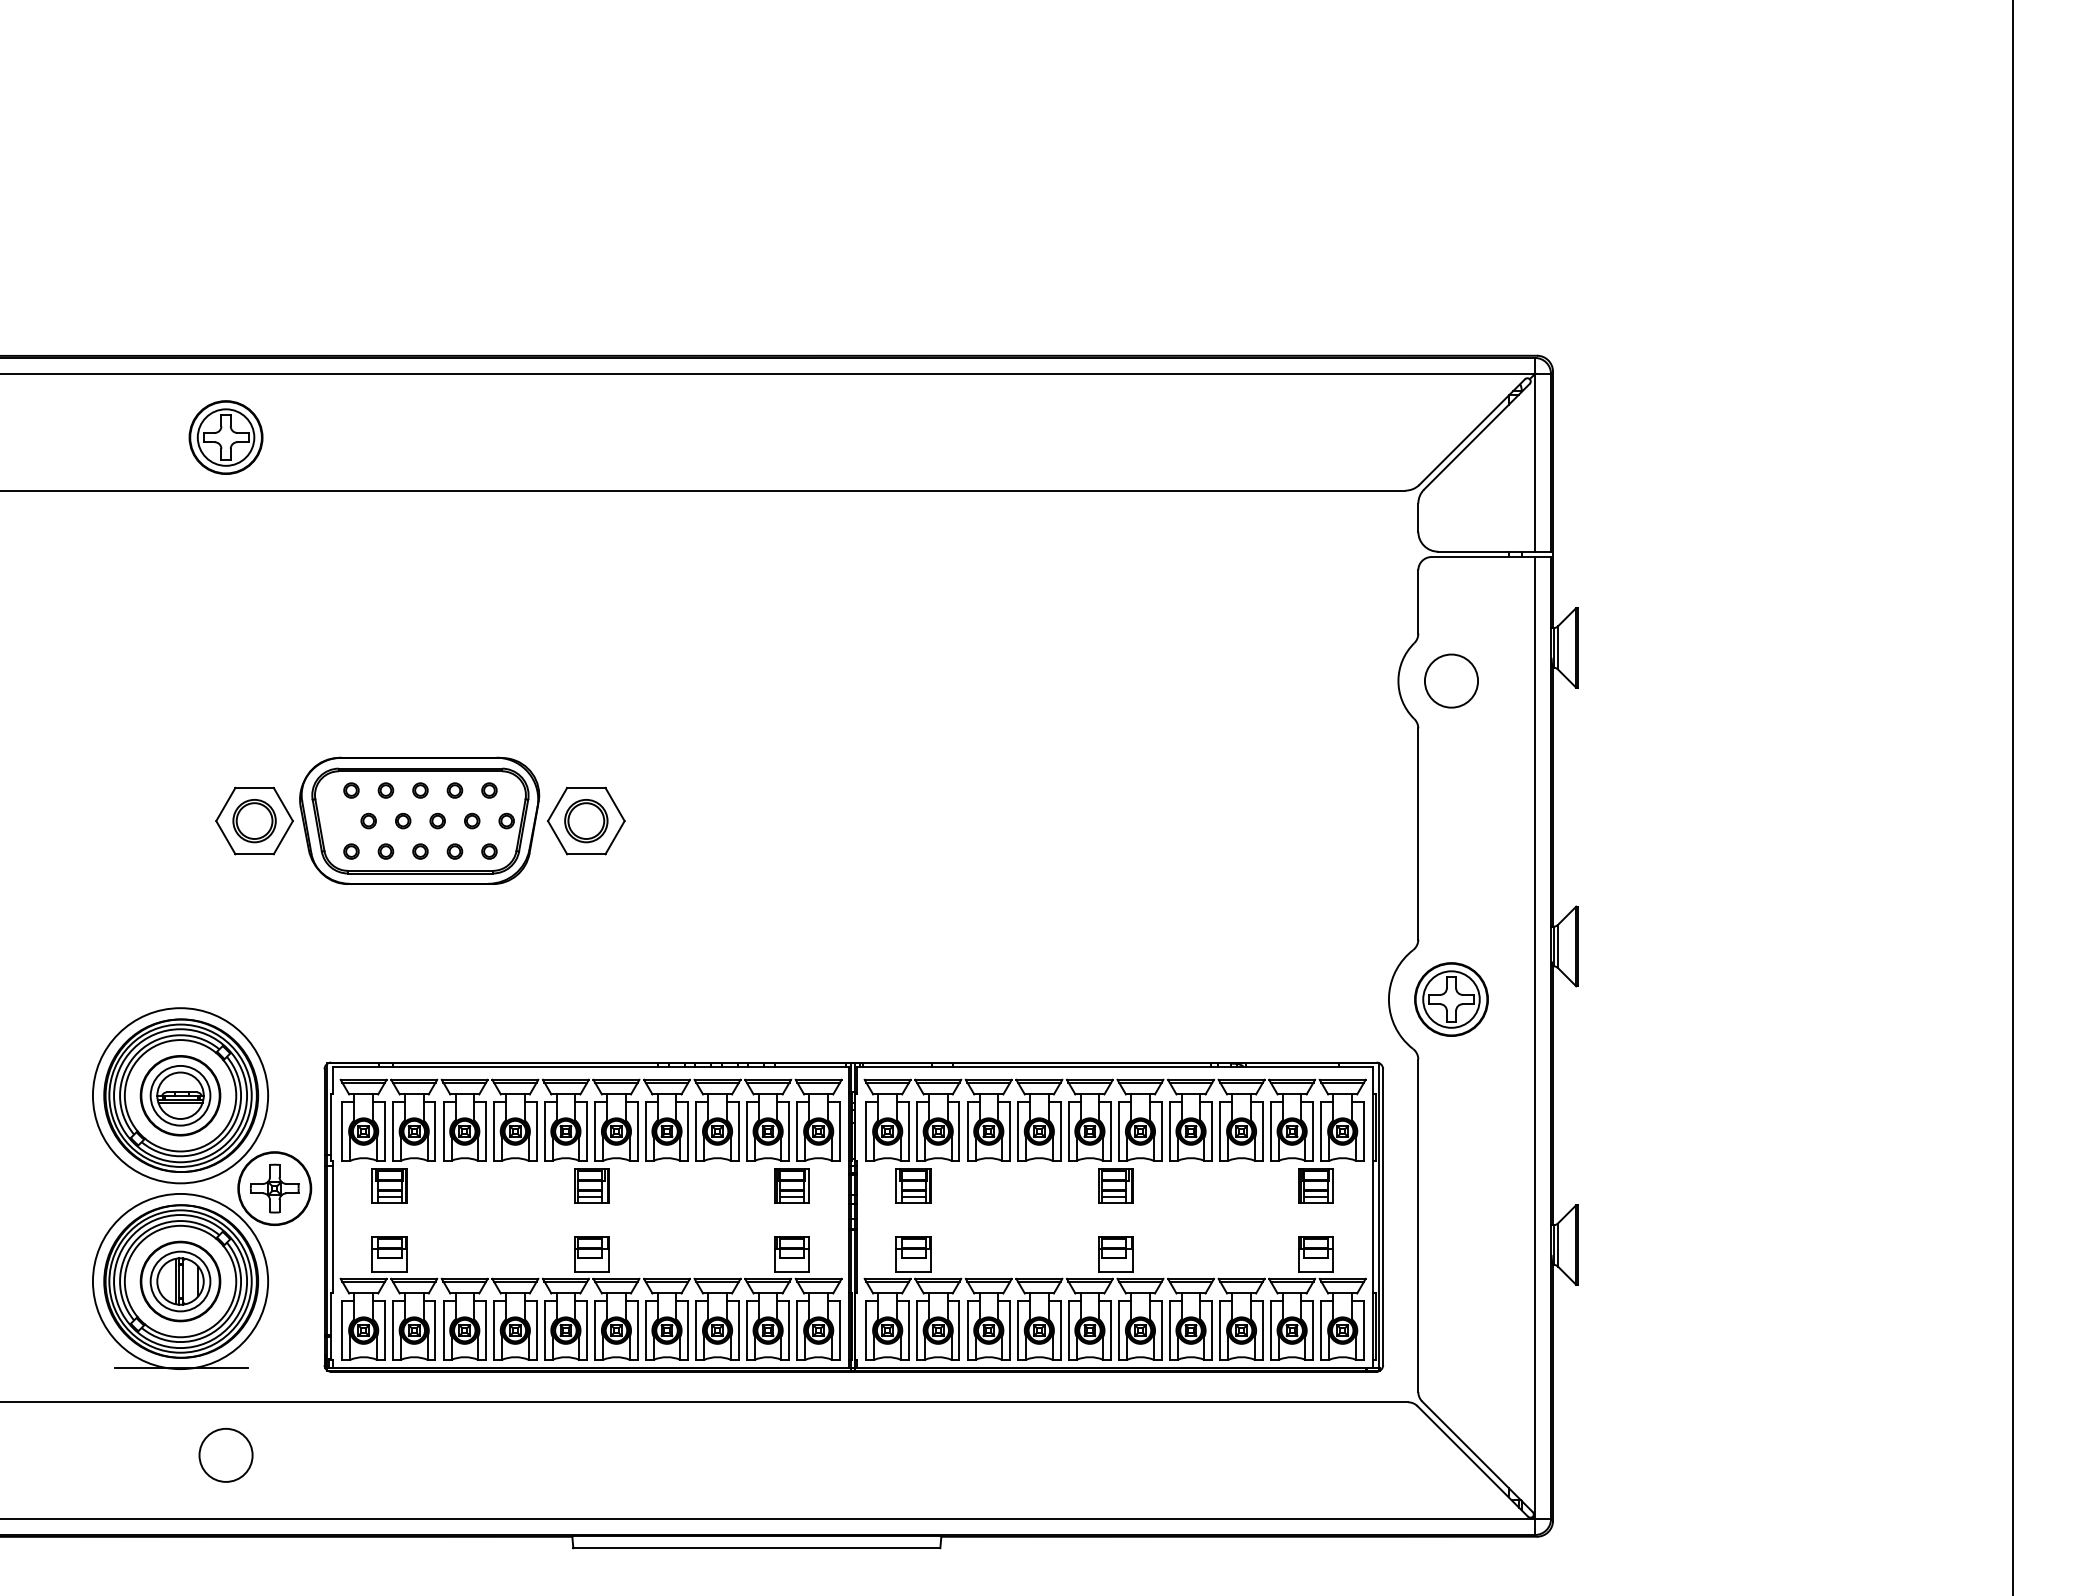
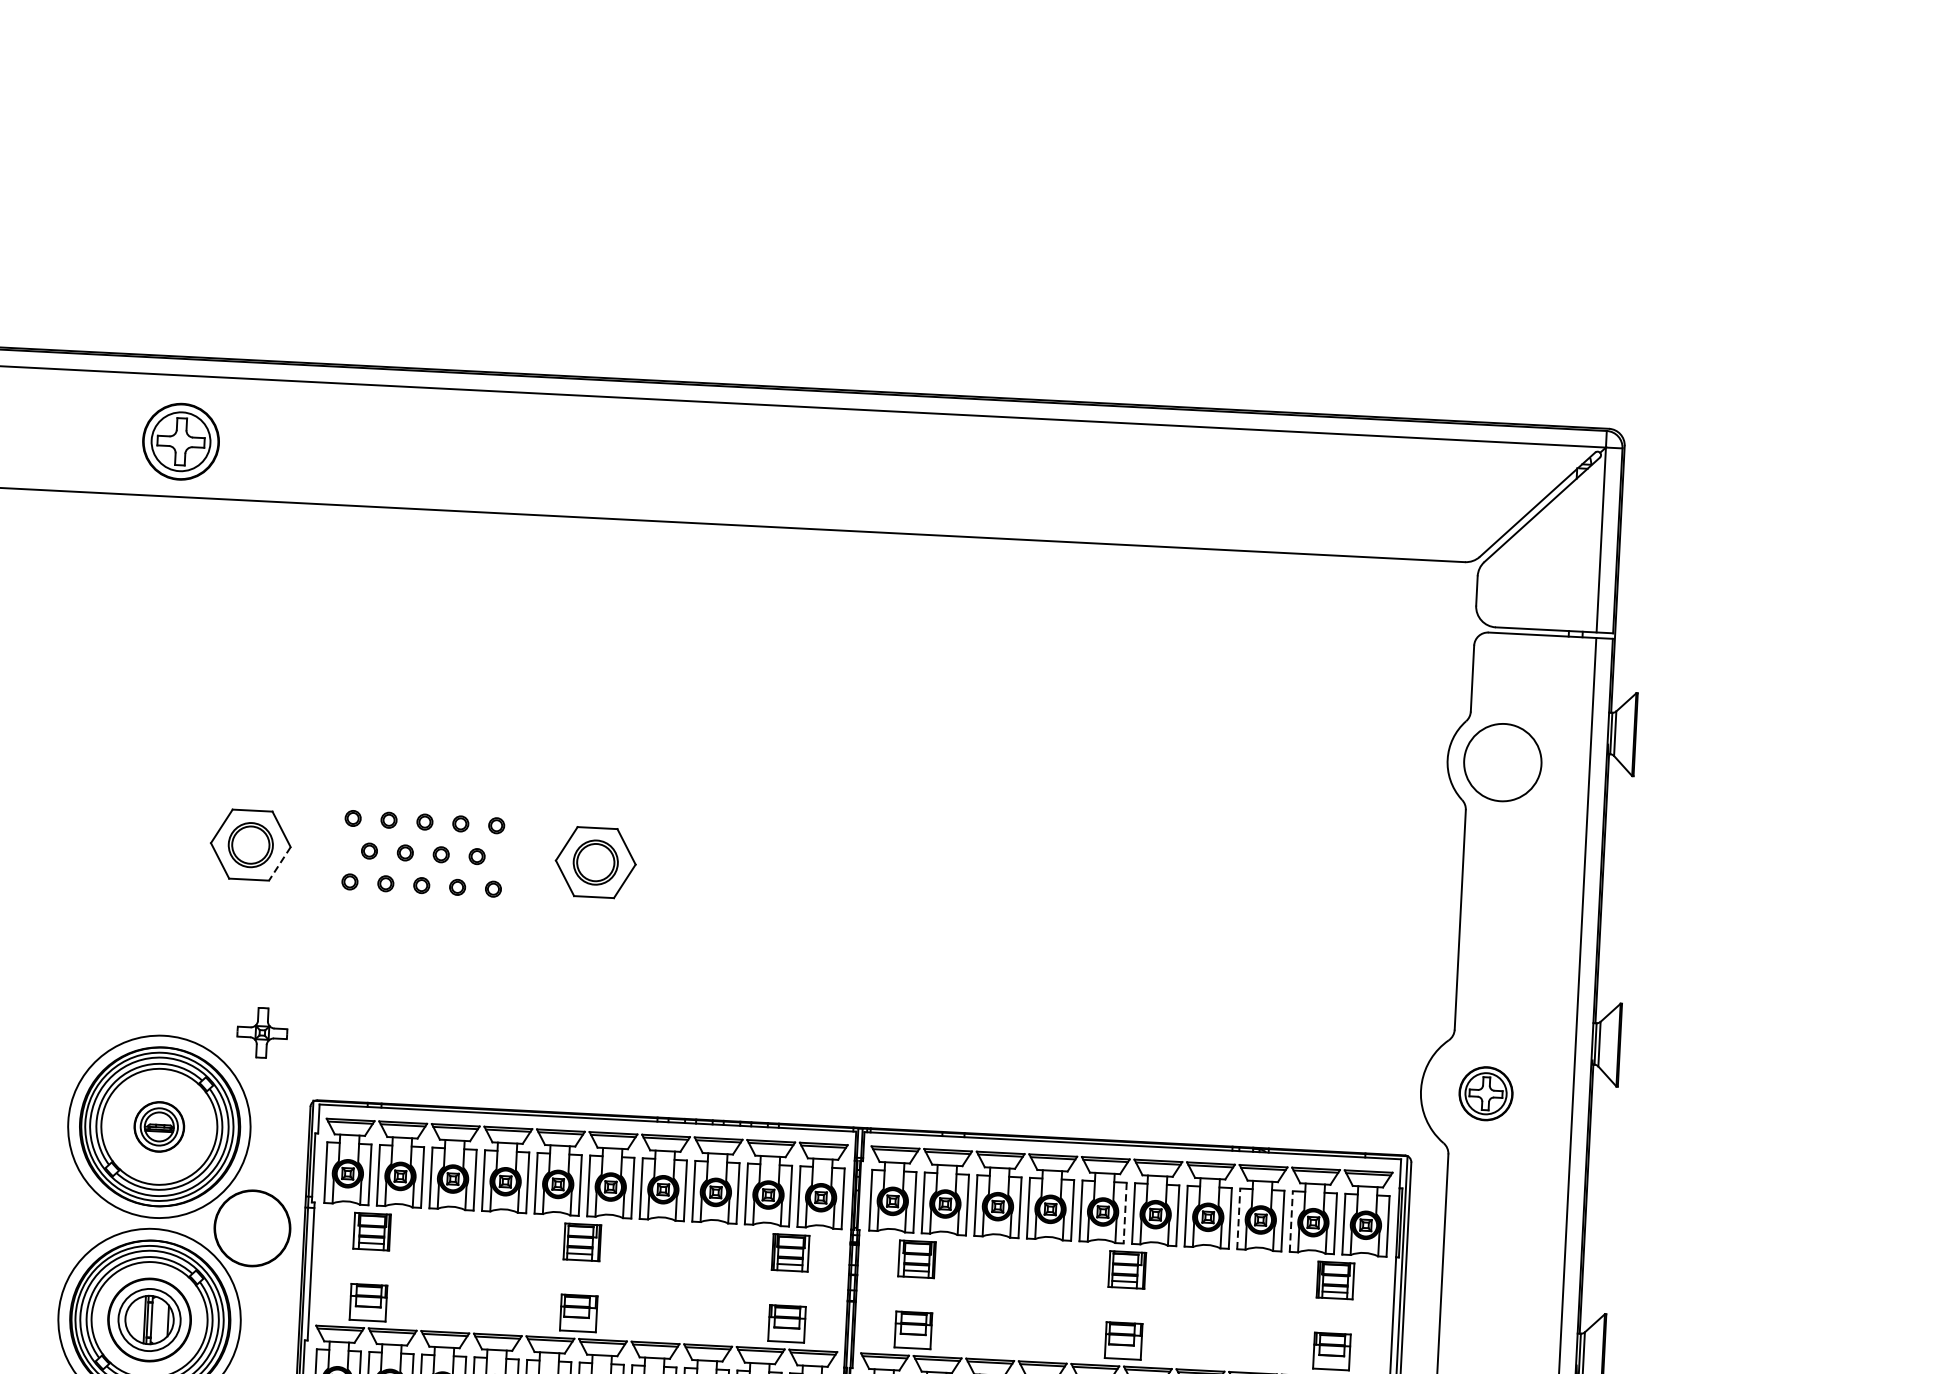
part: (225, 437) -> (180, 441), moved
circle: (1451, 680) -> (1502, 761), size x1.4
part: (419, 820) -> (422, 853), removed
line: (283, 838) -> (279, 864), solid -> dashed
part: (1451, 999) -> (1486, 1093), size x0.7
part: (180, 1095) -> (159, 1126), size x0.6
line: (1220, 1131) -> (1238, 1218), solid -> dashed
line: (1270, 1131) -> (1290, 1221), solid -> dashed
line: (1111, 1132) -> (1125, 1214), solid -> dashed
part: (274, 1188) -> (262, 1032), moved

